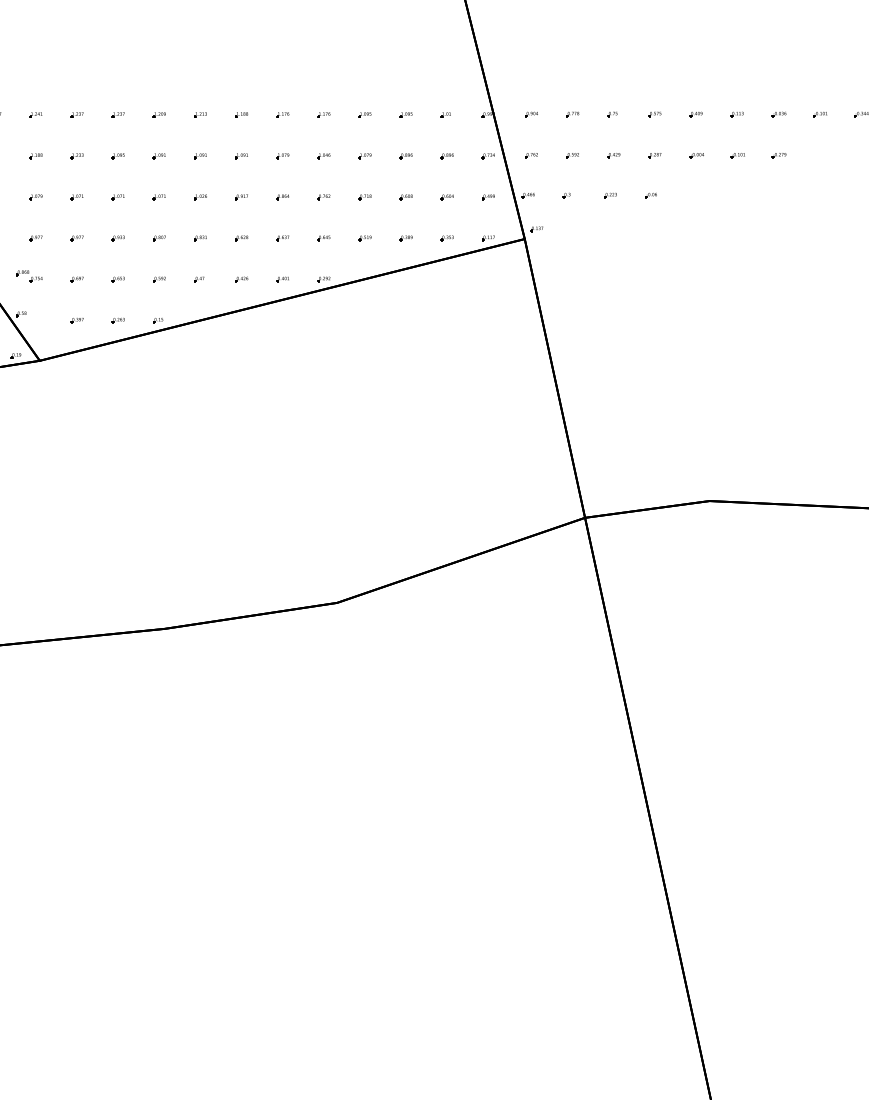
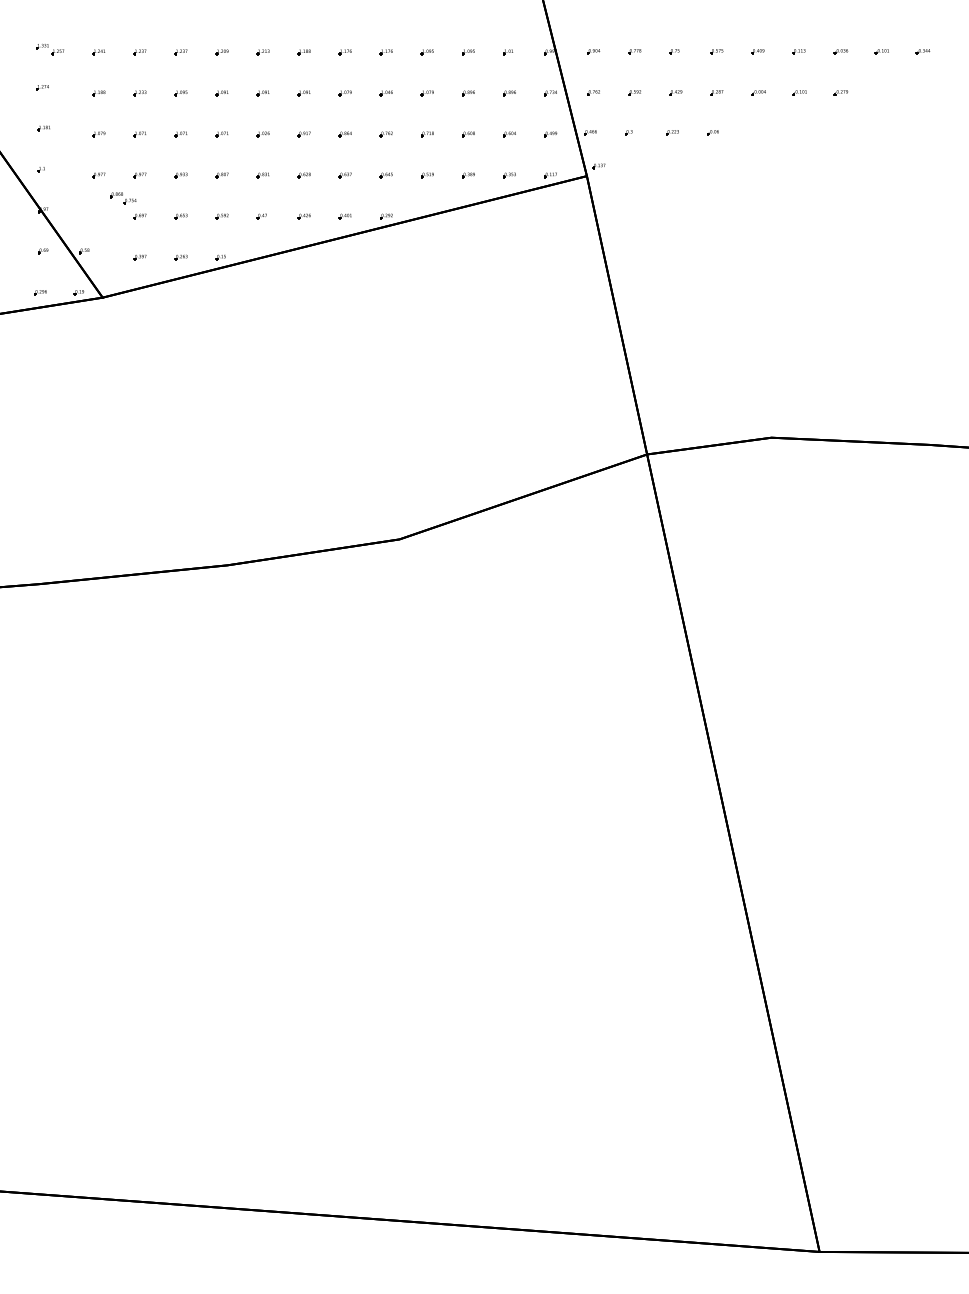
part: (29, 276) -> (123, 198), moved

